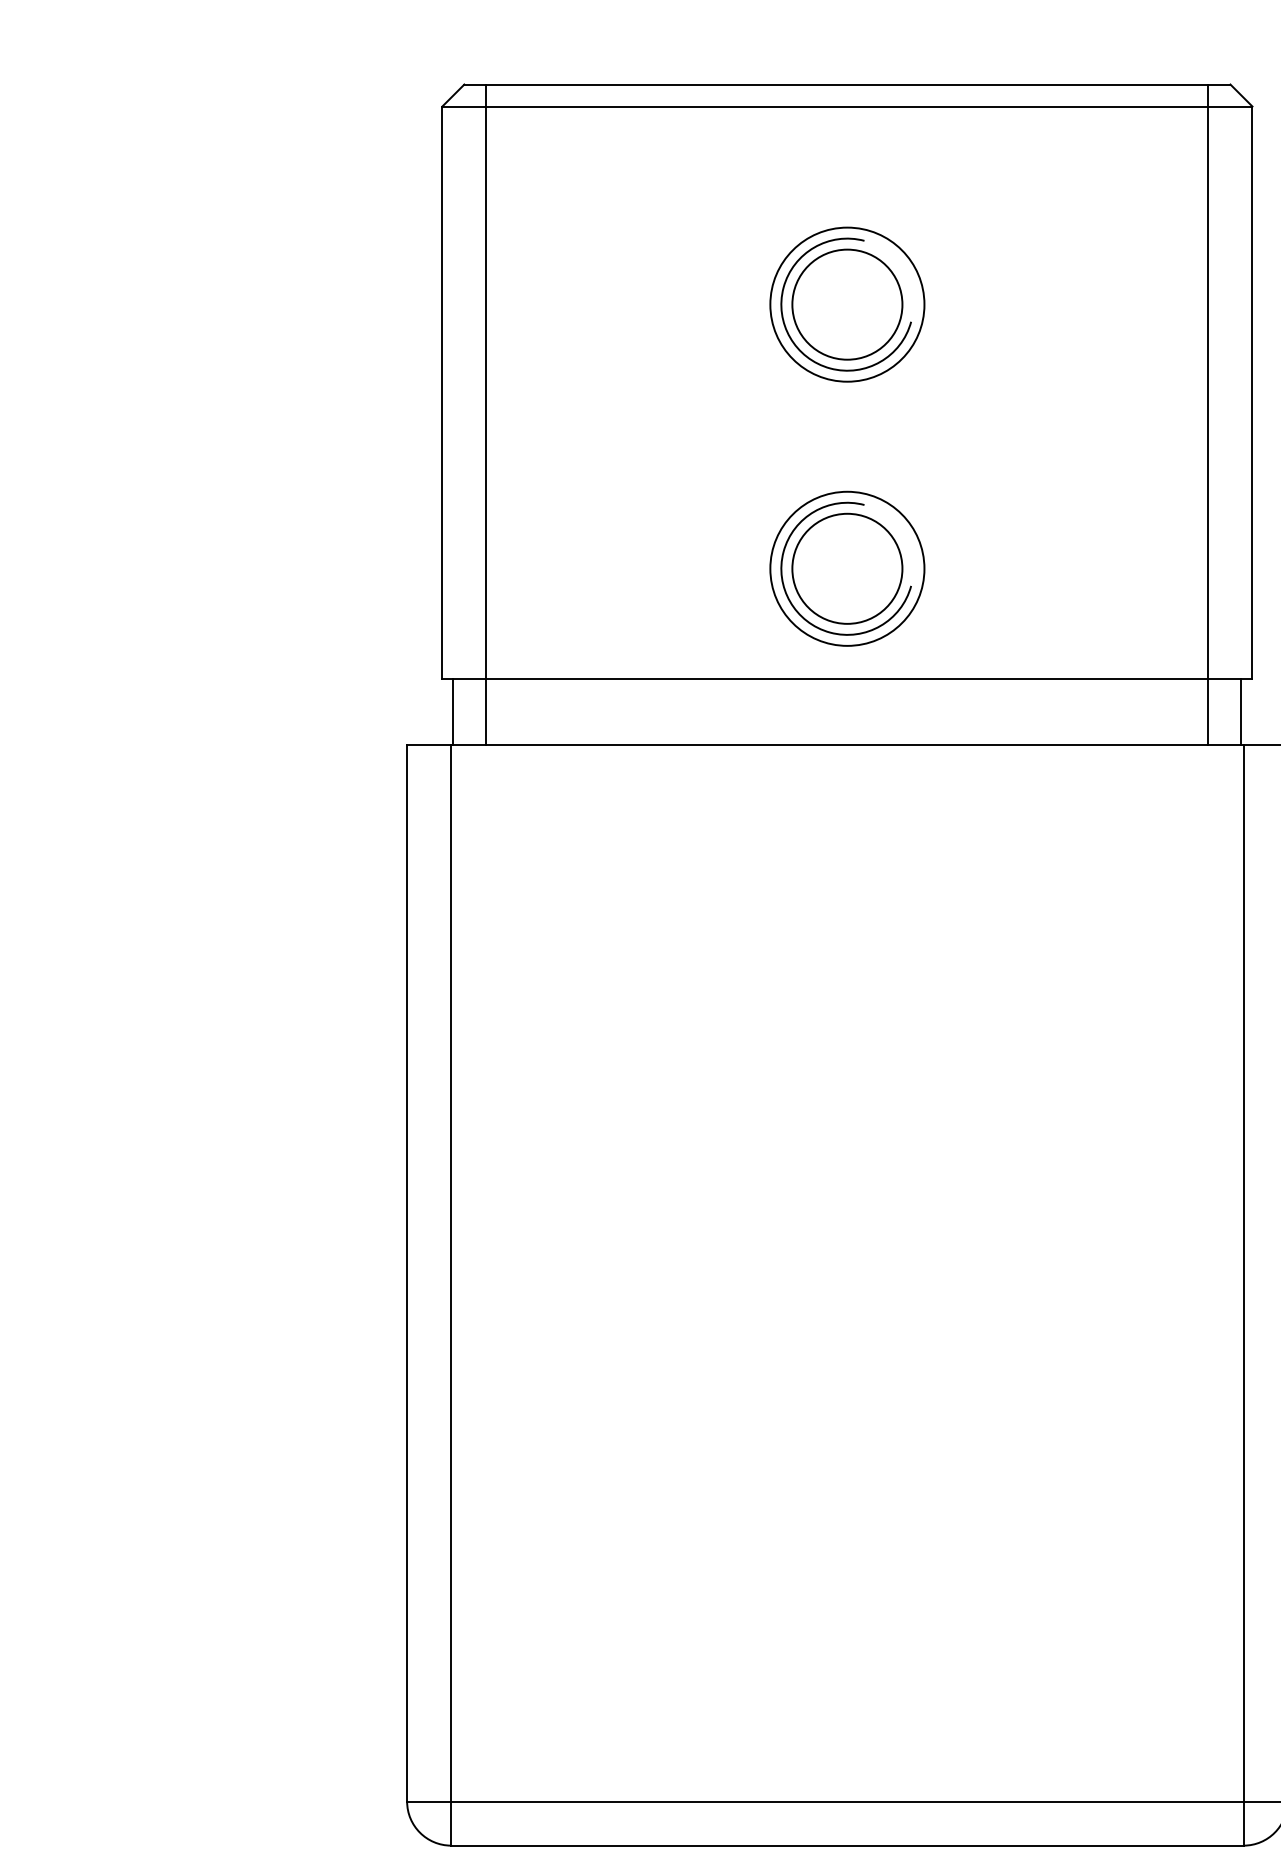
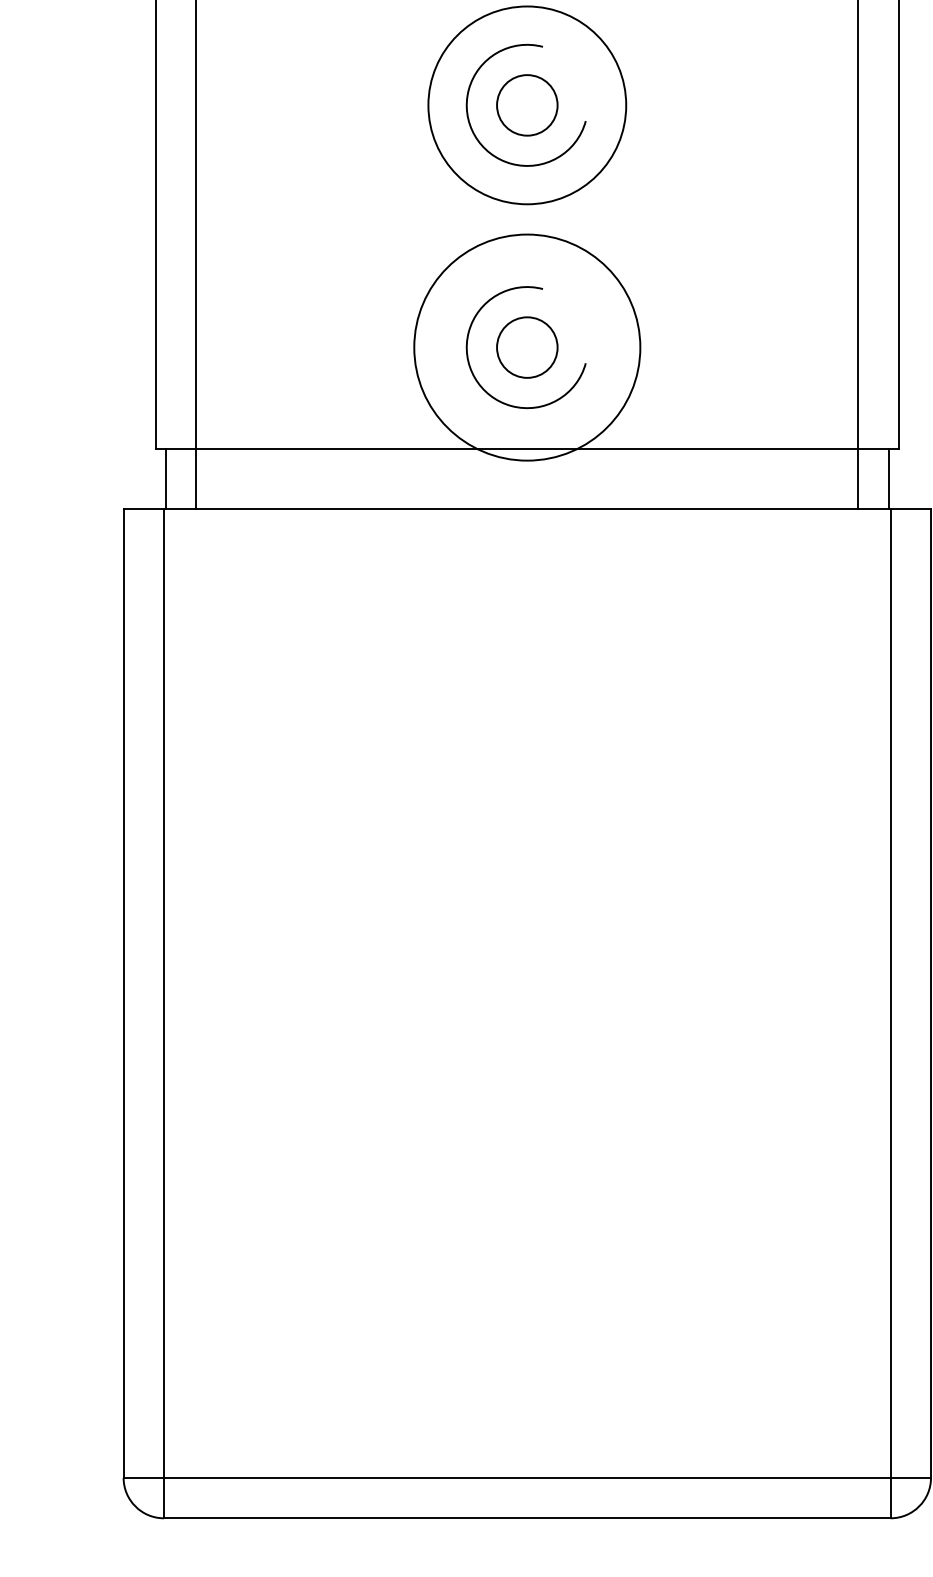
circle: (847, 304) -> (527, 105), size x0.6
circle: (847, 304) -> (527, 105), size x1.4
circle: (847, 568) -> (527, 347), size x0.6
circle: (847, 568) -> (527, 347), size x1.6

